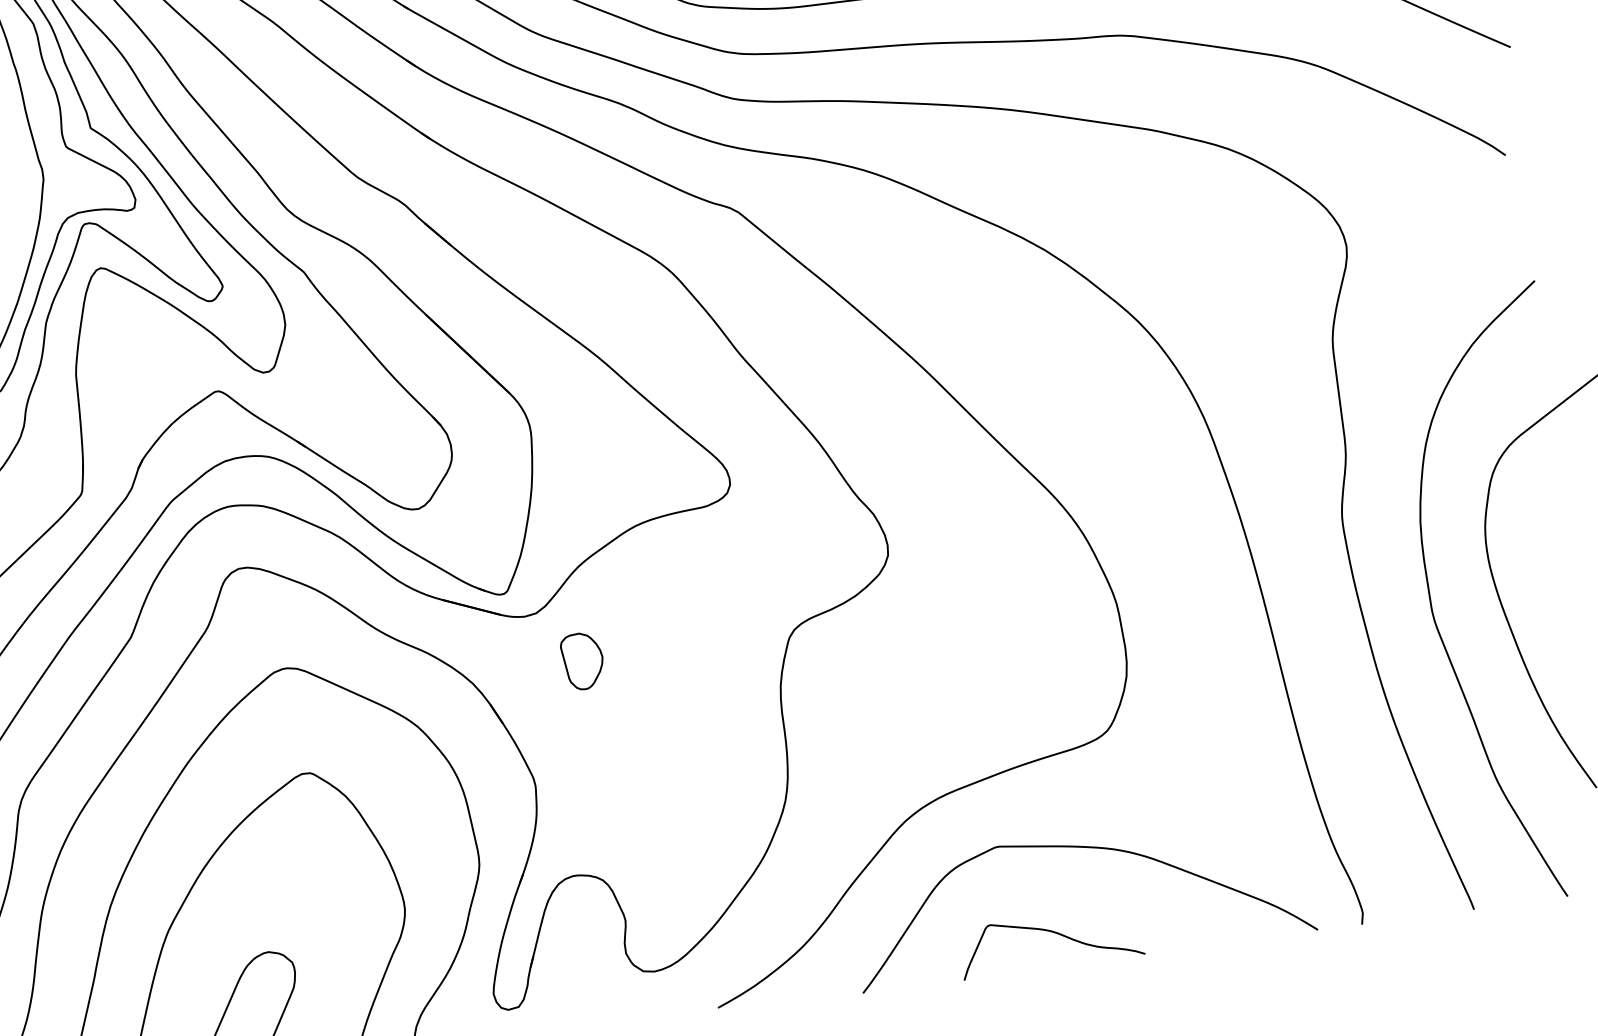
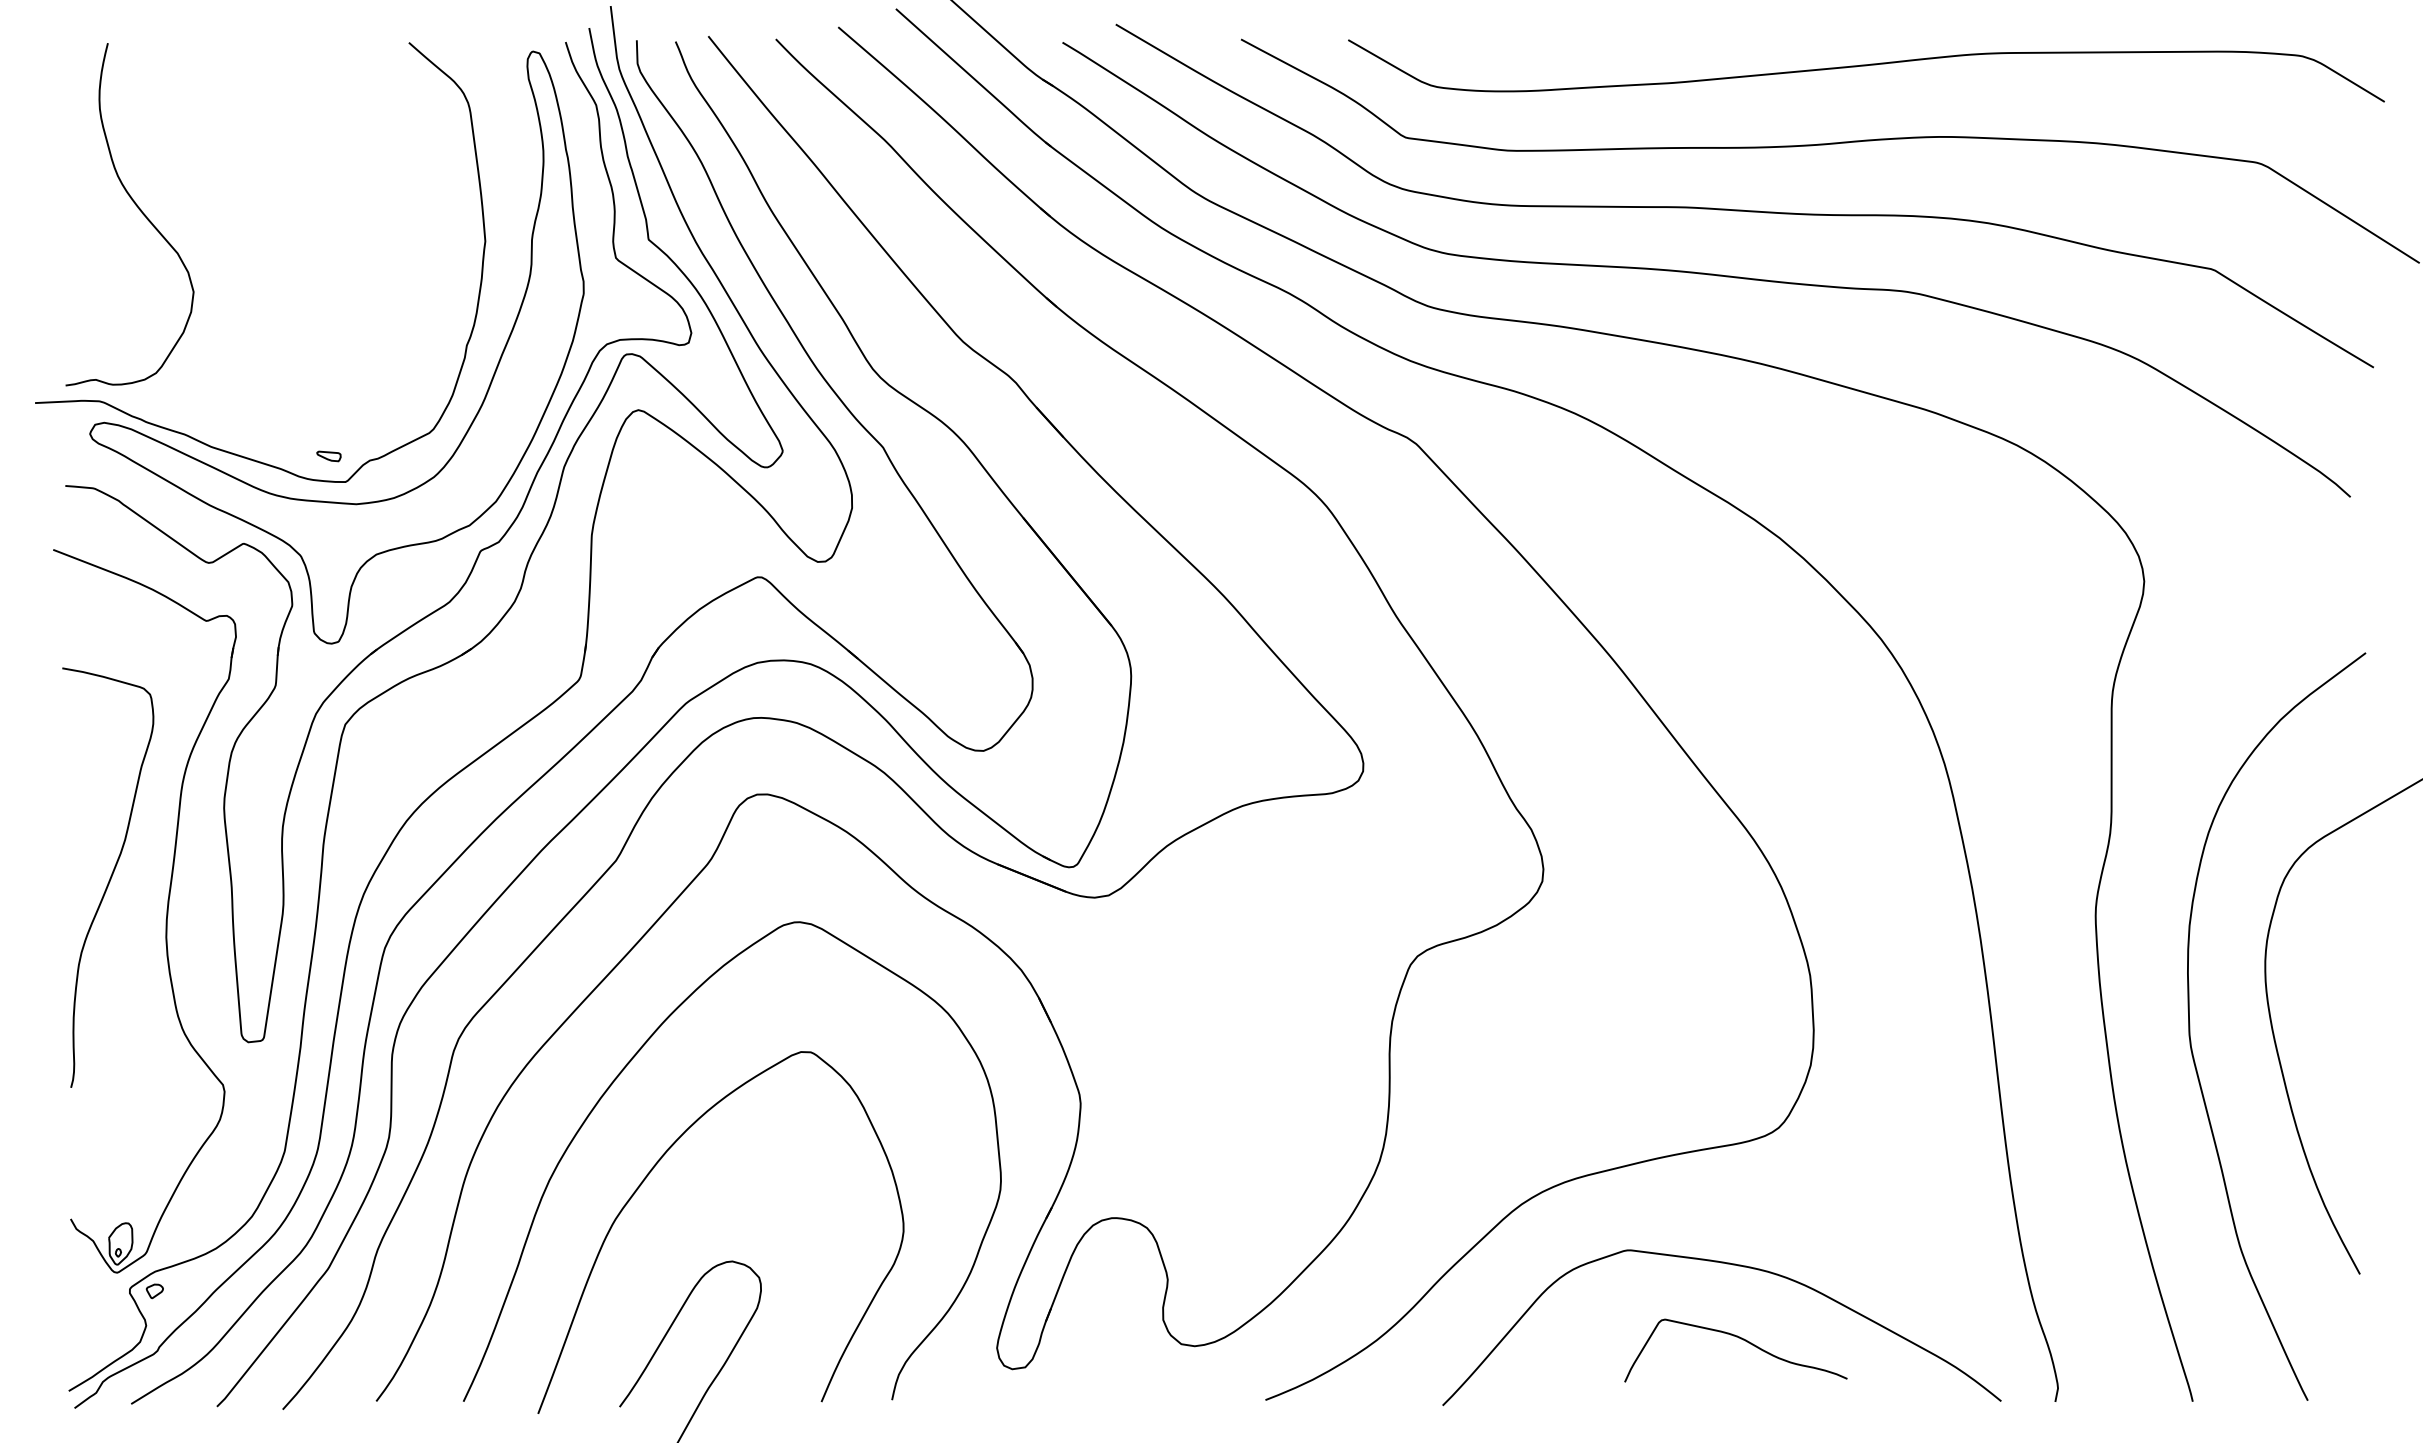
part: (582, 661) -> (1157, 960), removed
curve: (1052, 932) -> (1738, 1338), moved

